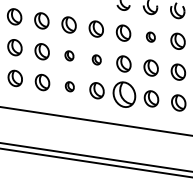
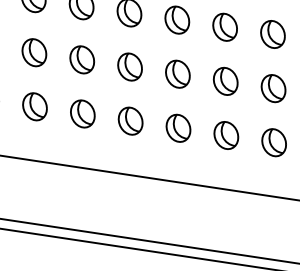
part: (150, 36) -> (272, 33), size x1.67
part: (69, 55) -> (130, 66), size x1.67
part: (96, 59) -> (177, 73), size x1.67
part: (69, 86) -> (130, 120), size x1.67
part: (123, 94) -> (224, 134), size x0.62

